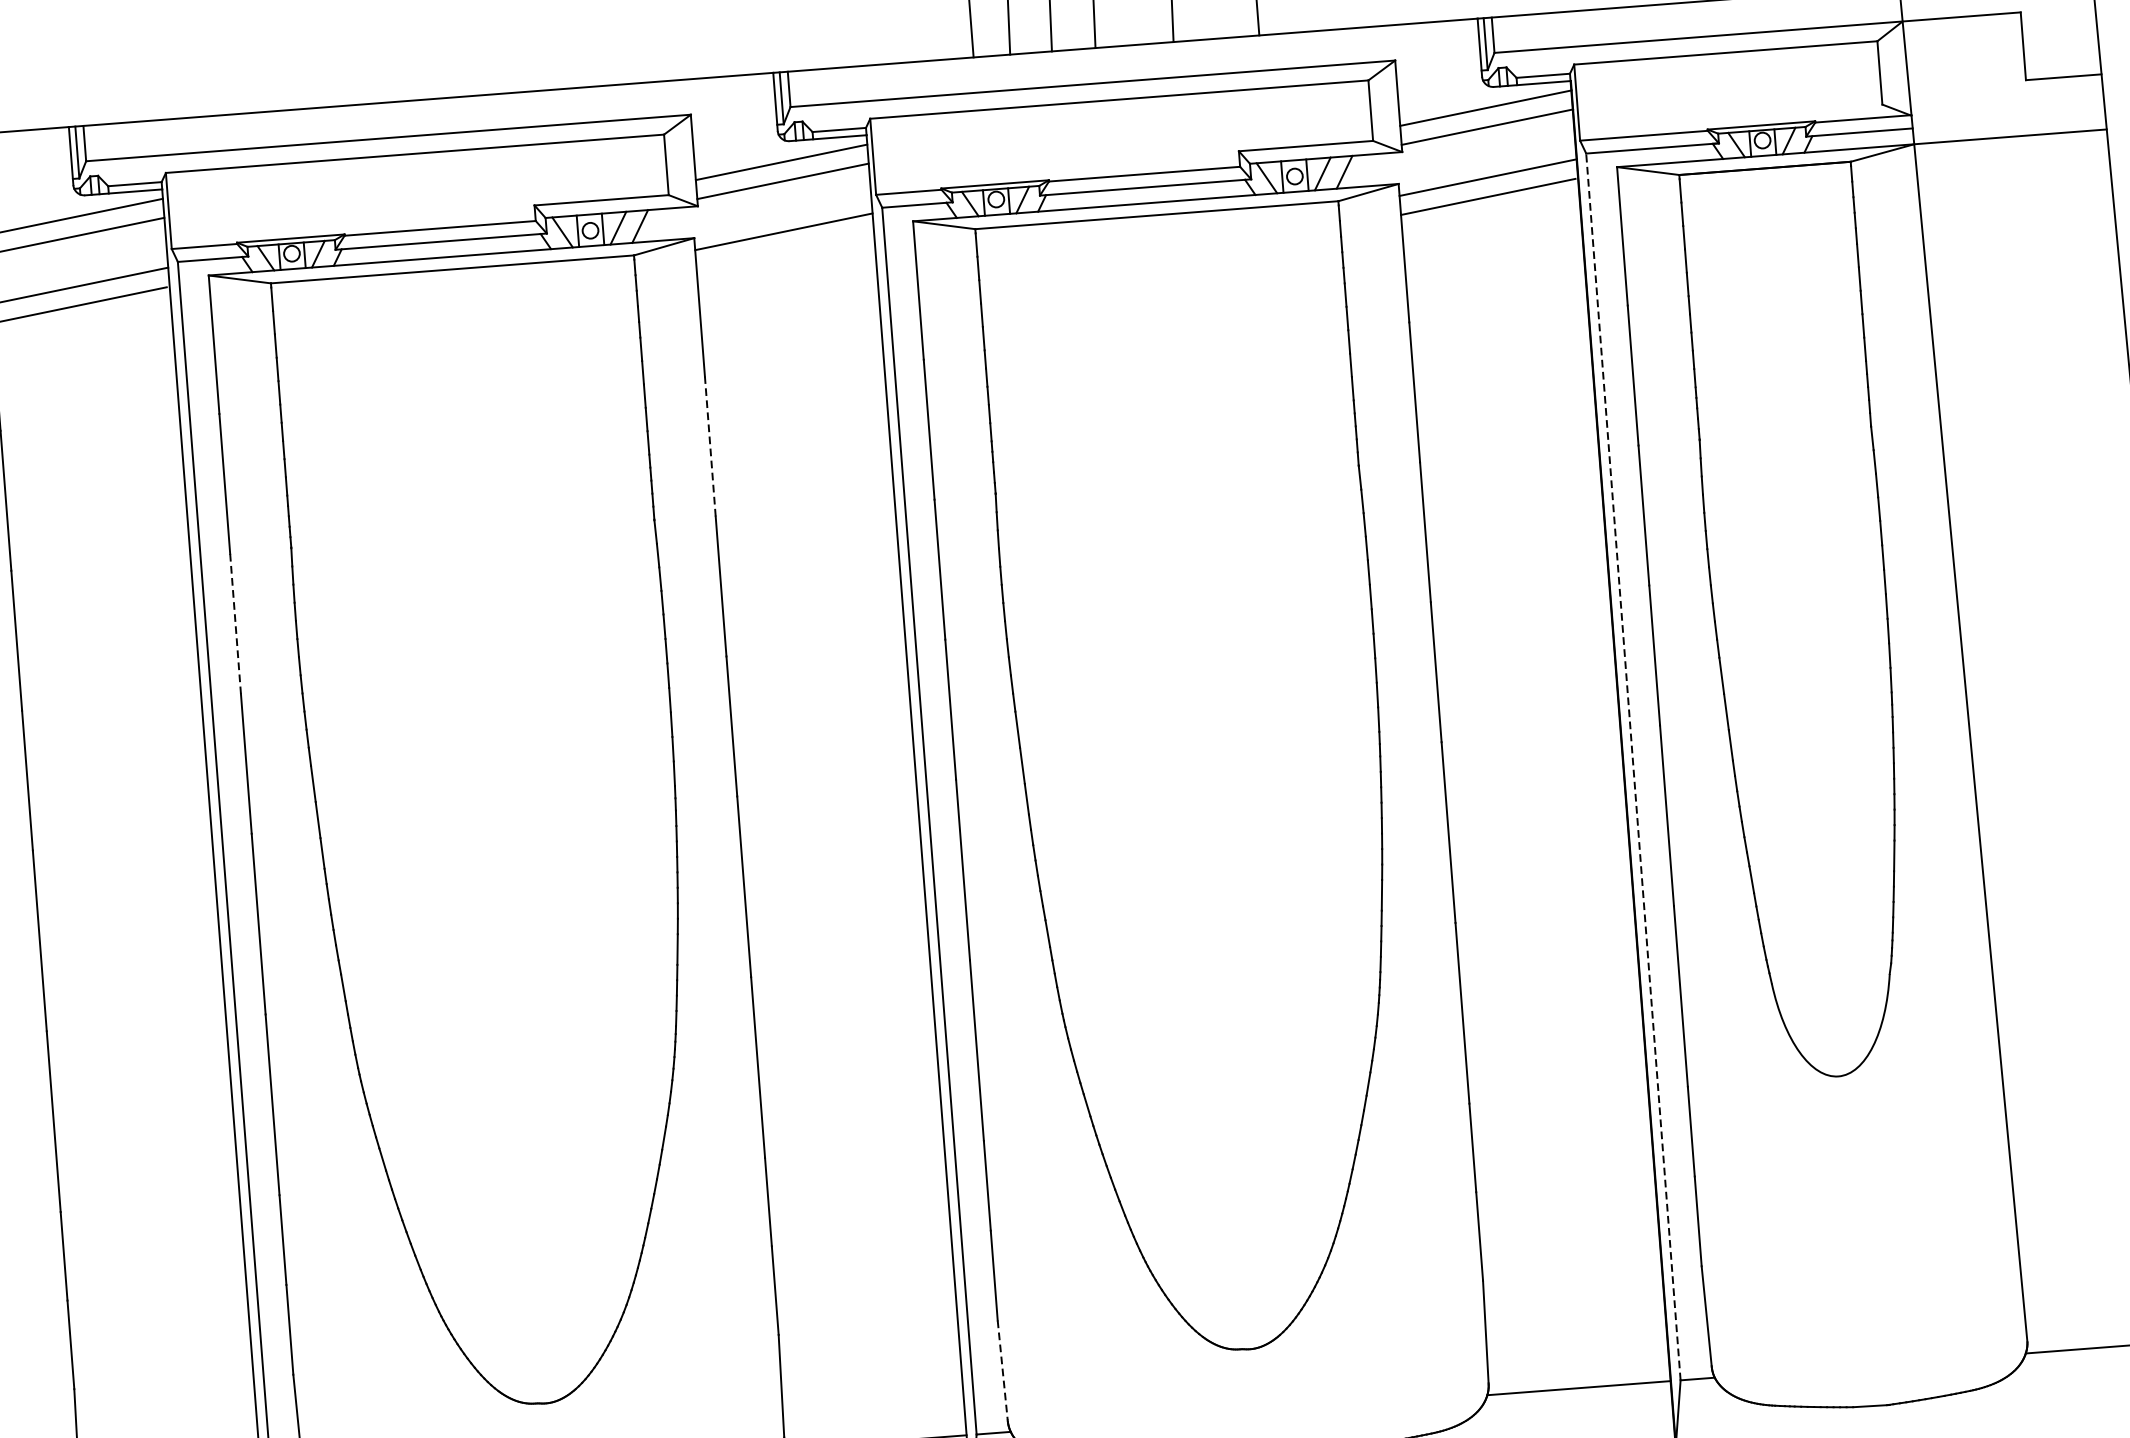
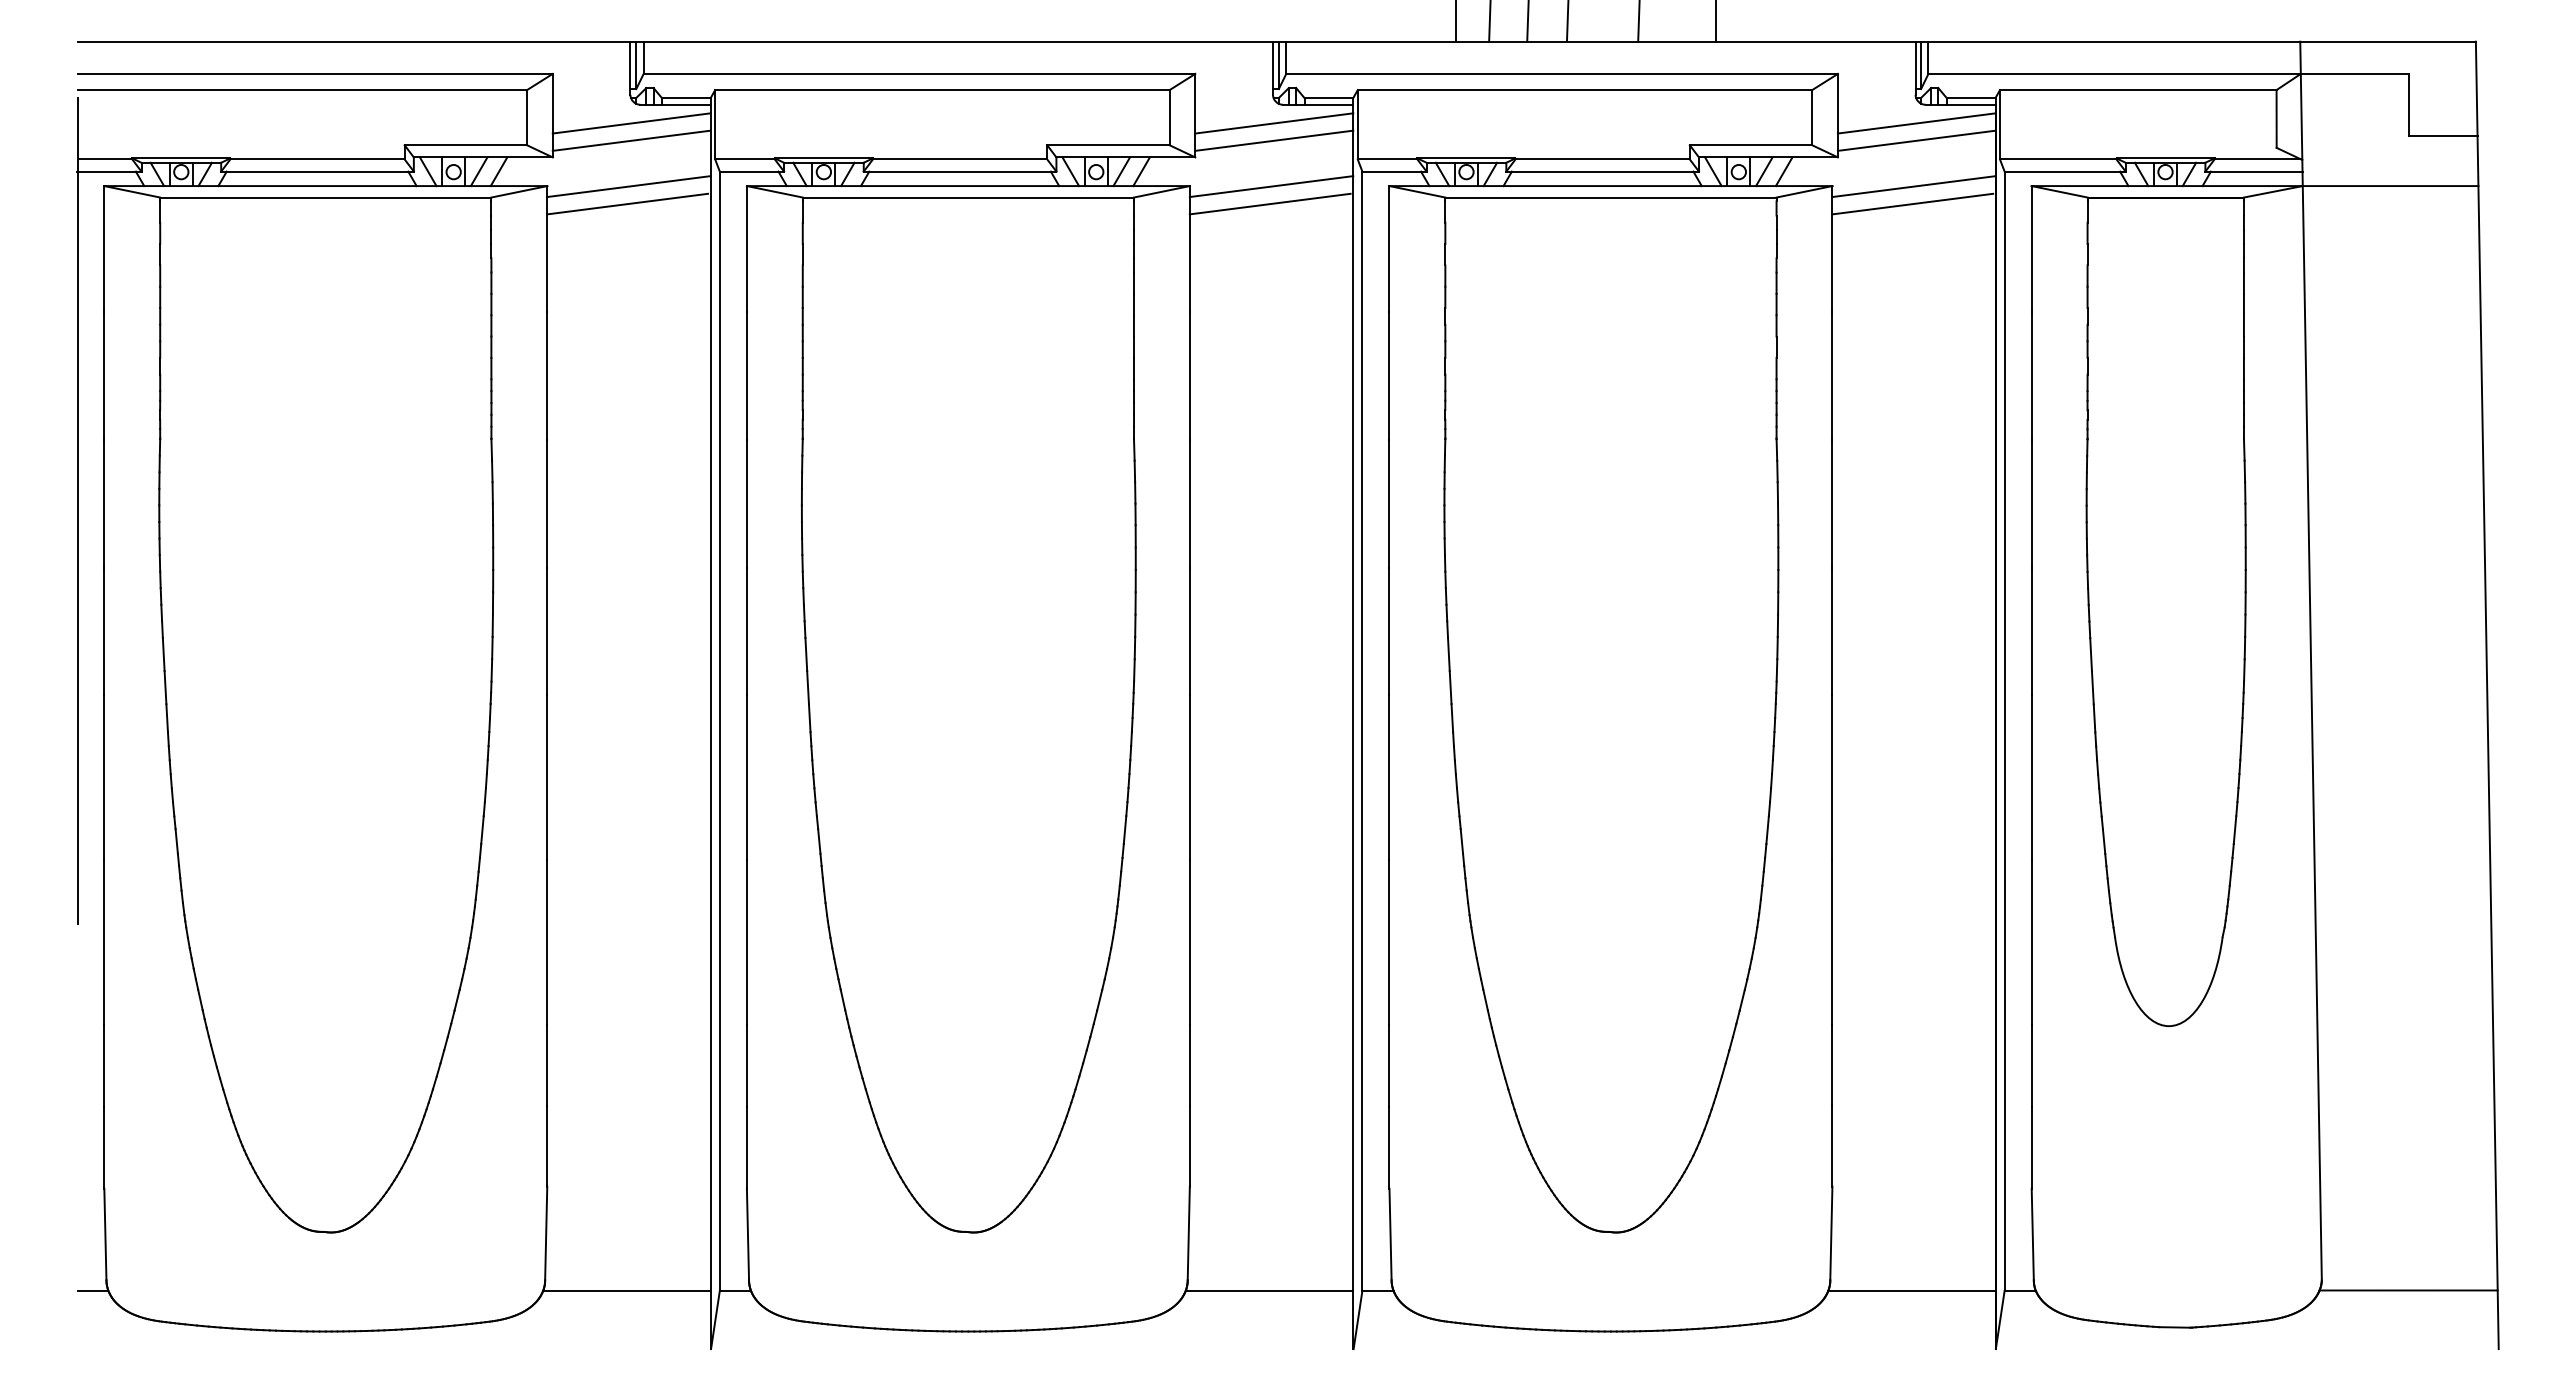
line: (783, 250) -> (1269, 203), added
line: (709, 446) -> (1189, 376), dashed -> solid
line: (235, 623) -> (746, 503), dashed -> solid
line: (1633, 767) -> (2004, 731), dashed -> solid
line: (1002, 1370) -> (1390, 1234), dashed -> solid

